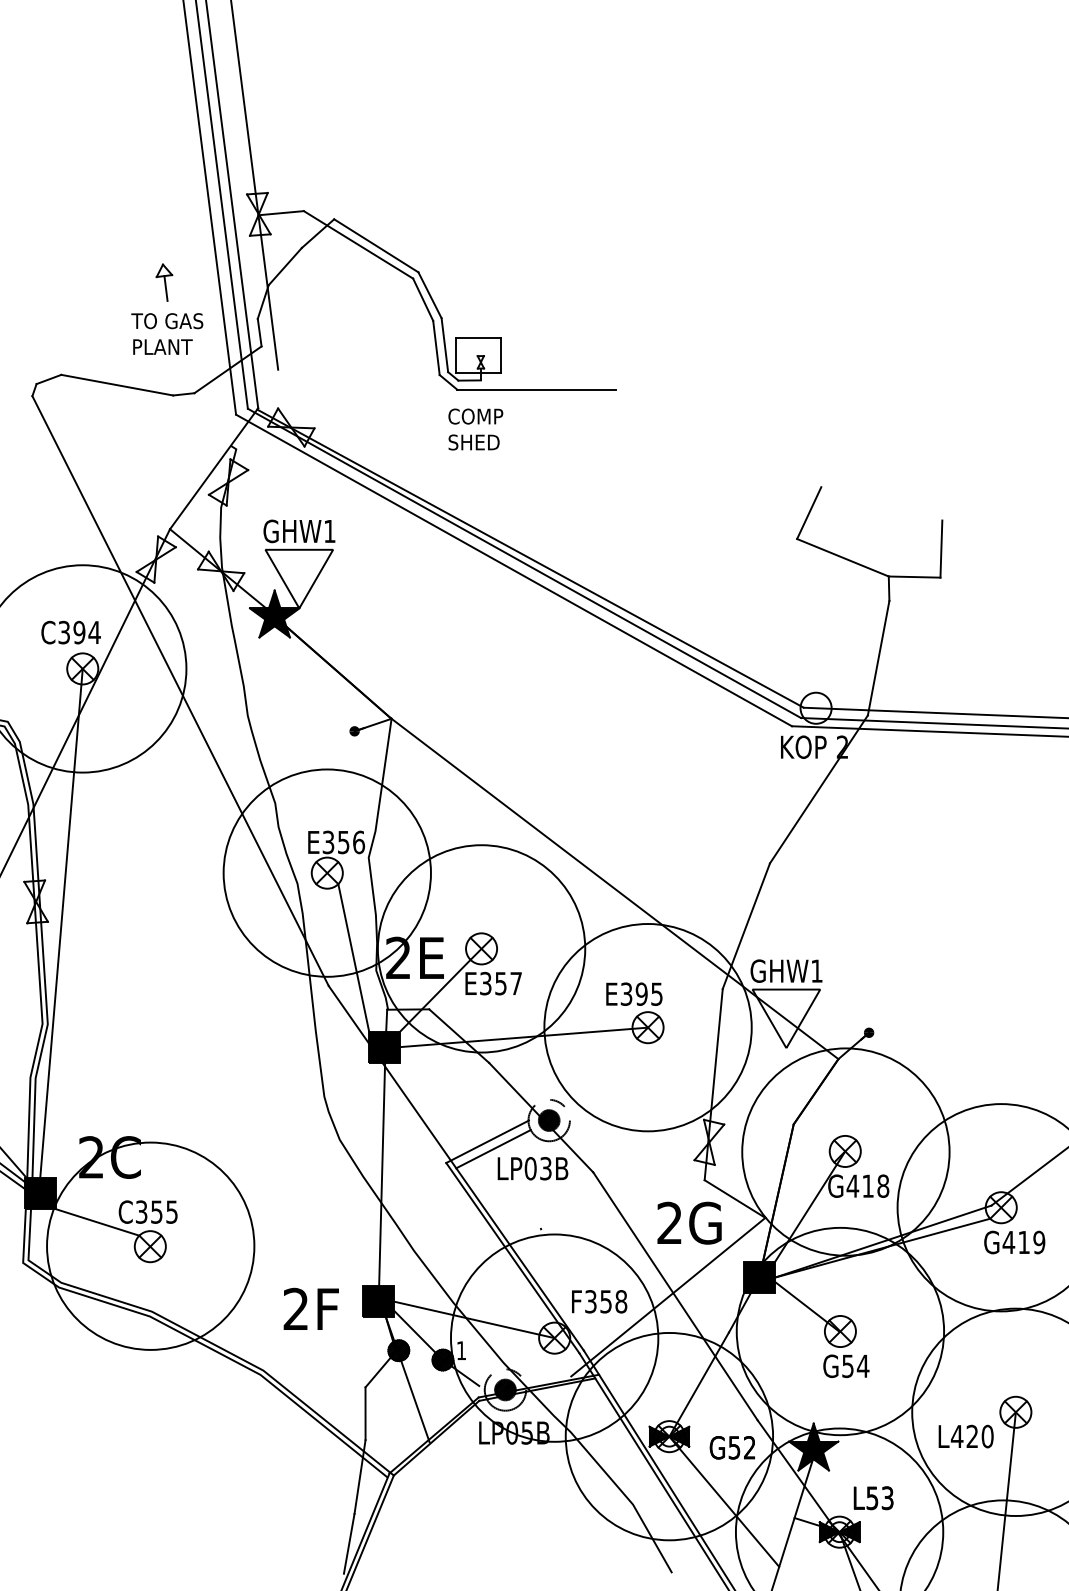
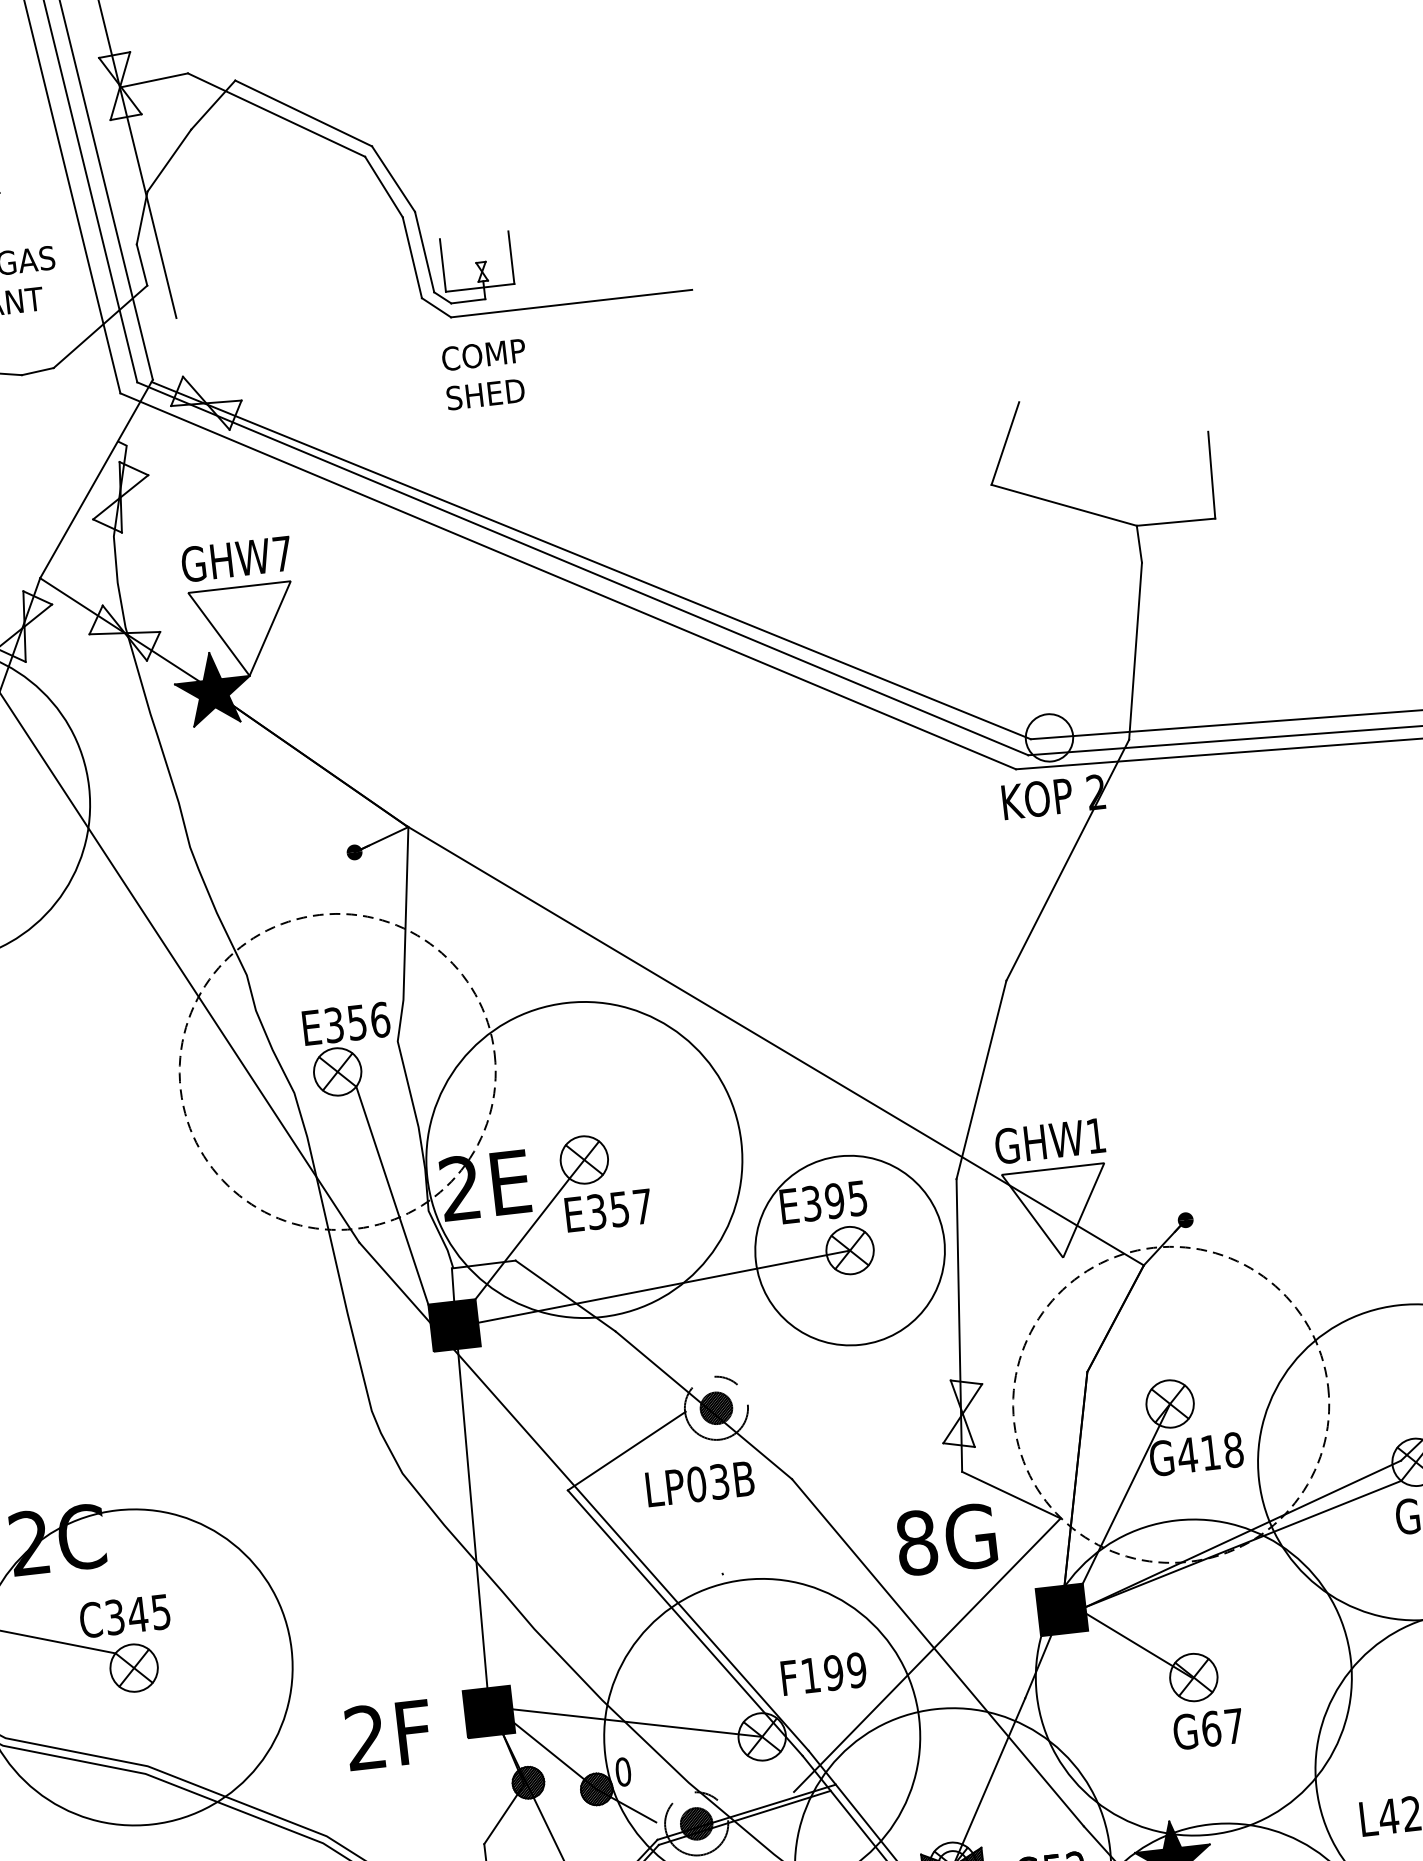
line: (478, 337) -> (474, 234), removed
text: (329, 531) -> (282, 554), GHW1 -> GHW7
circle: (326, 872) -> (336, 1071), solid -> dashed
circle: (647, 1027) -> (849, 1250), size x0.6
line: (493, 1149) -> (637, 1461), removed
circle: (845, 1151) -> (1170, 1404), solid -> dashed
text: (156, 1211) -> (137, 1613), C355 -> C345
text: (669, 1222) -> (916, 1541), 2G -> 8G
text: (606, 1301) -> (834, 1672), F358 -> F199
text: (461, 1350) -> (623, 1771), 1 -> 0
text: (855, 1366) -> (1222, 1727), G54 -> G67

